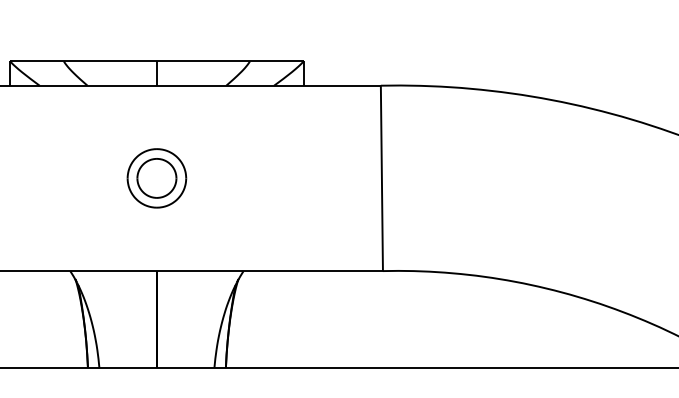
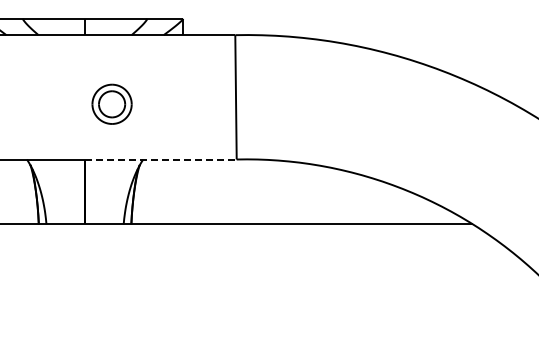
part: (156, 177) -> (111, 103), moved
line: (269, 271) -> (160, 159), solid -> dashed

